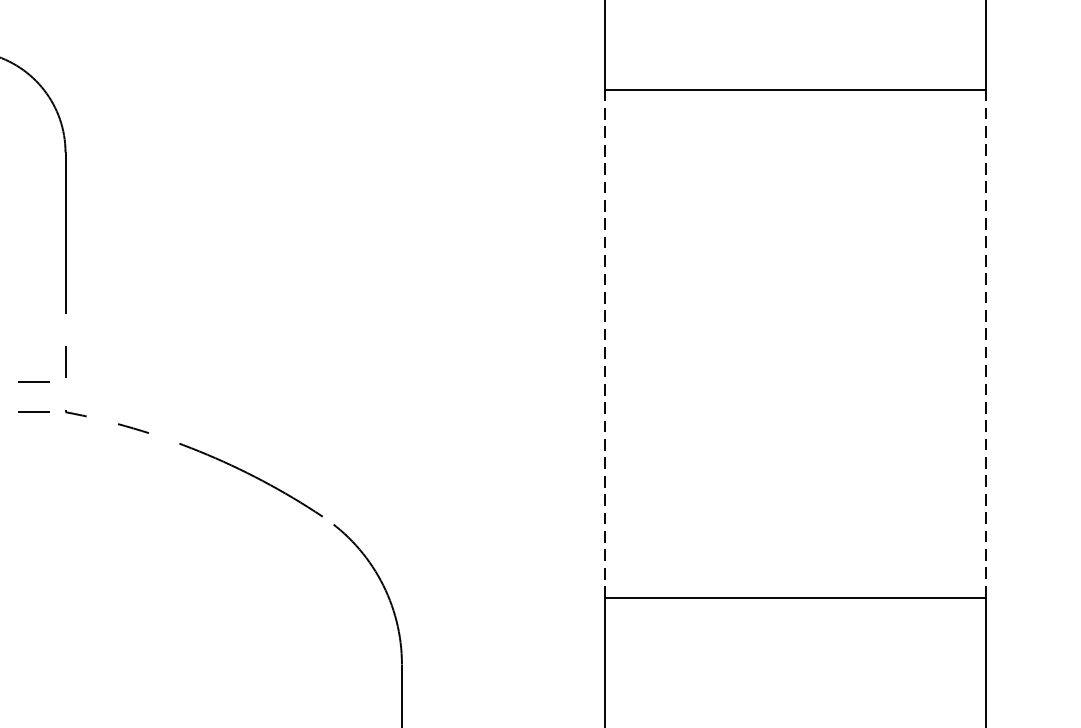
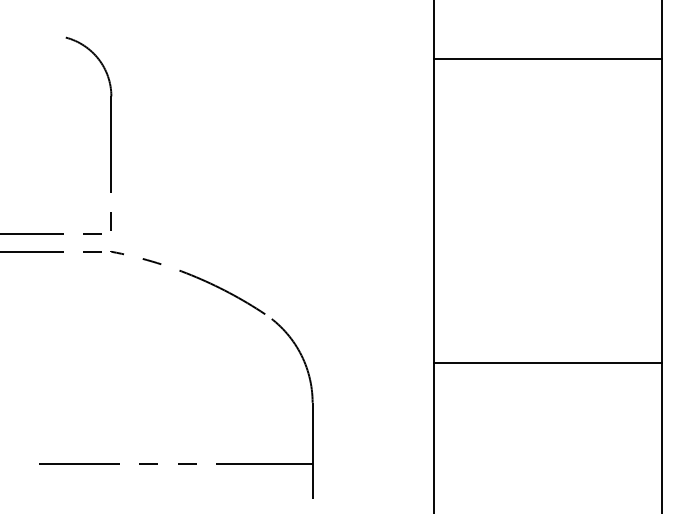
line: (605, 343) -> (434, 210), dashed -> solid
line: (985, 343) -> (661, 210), dashed -> solid

